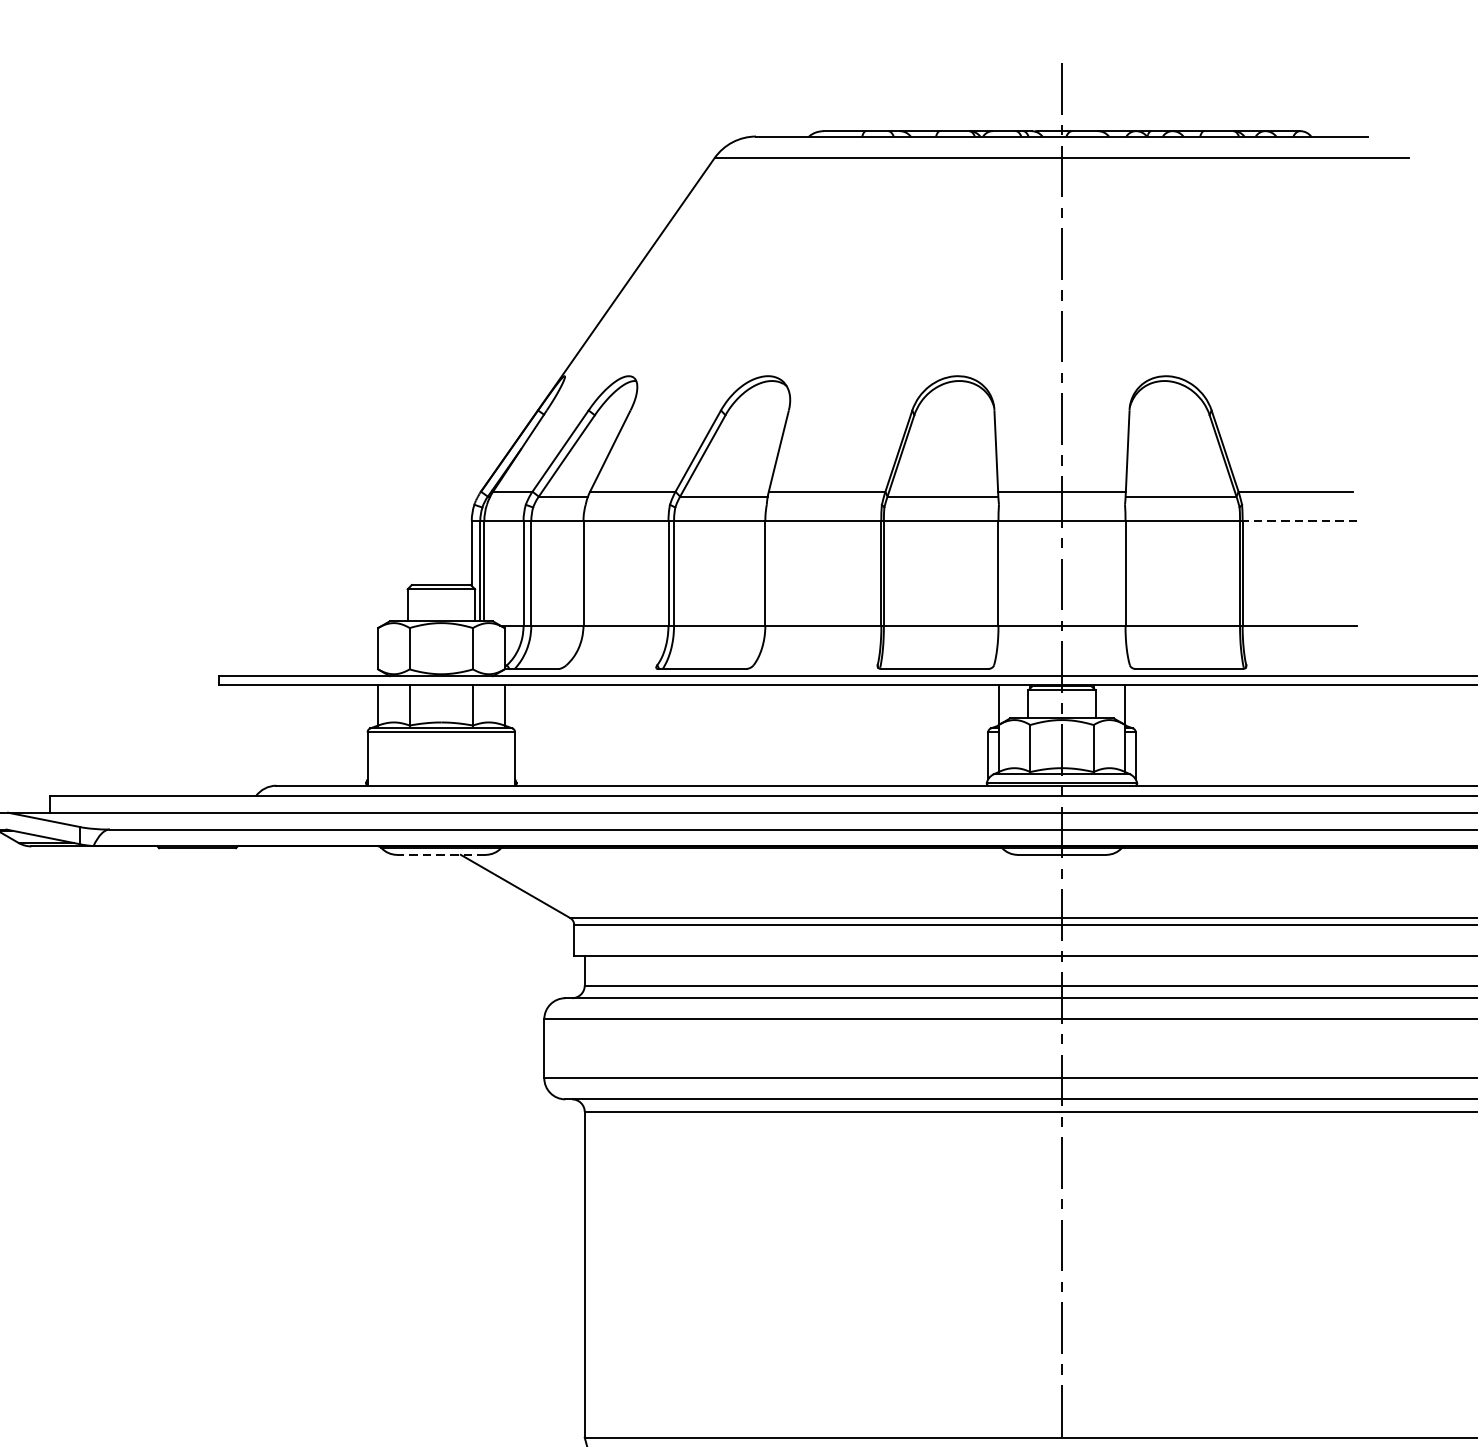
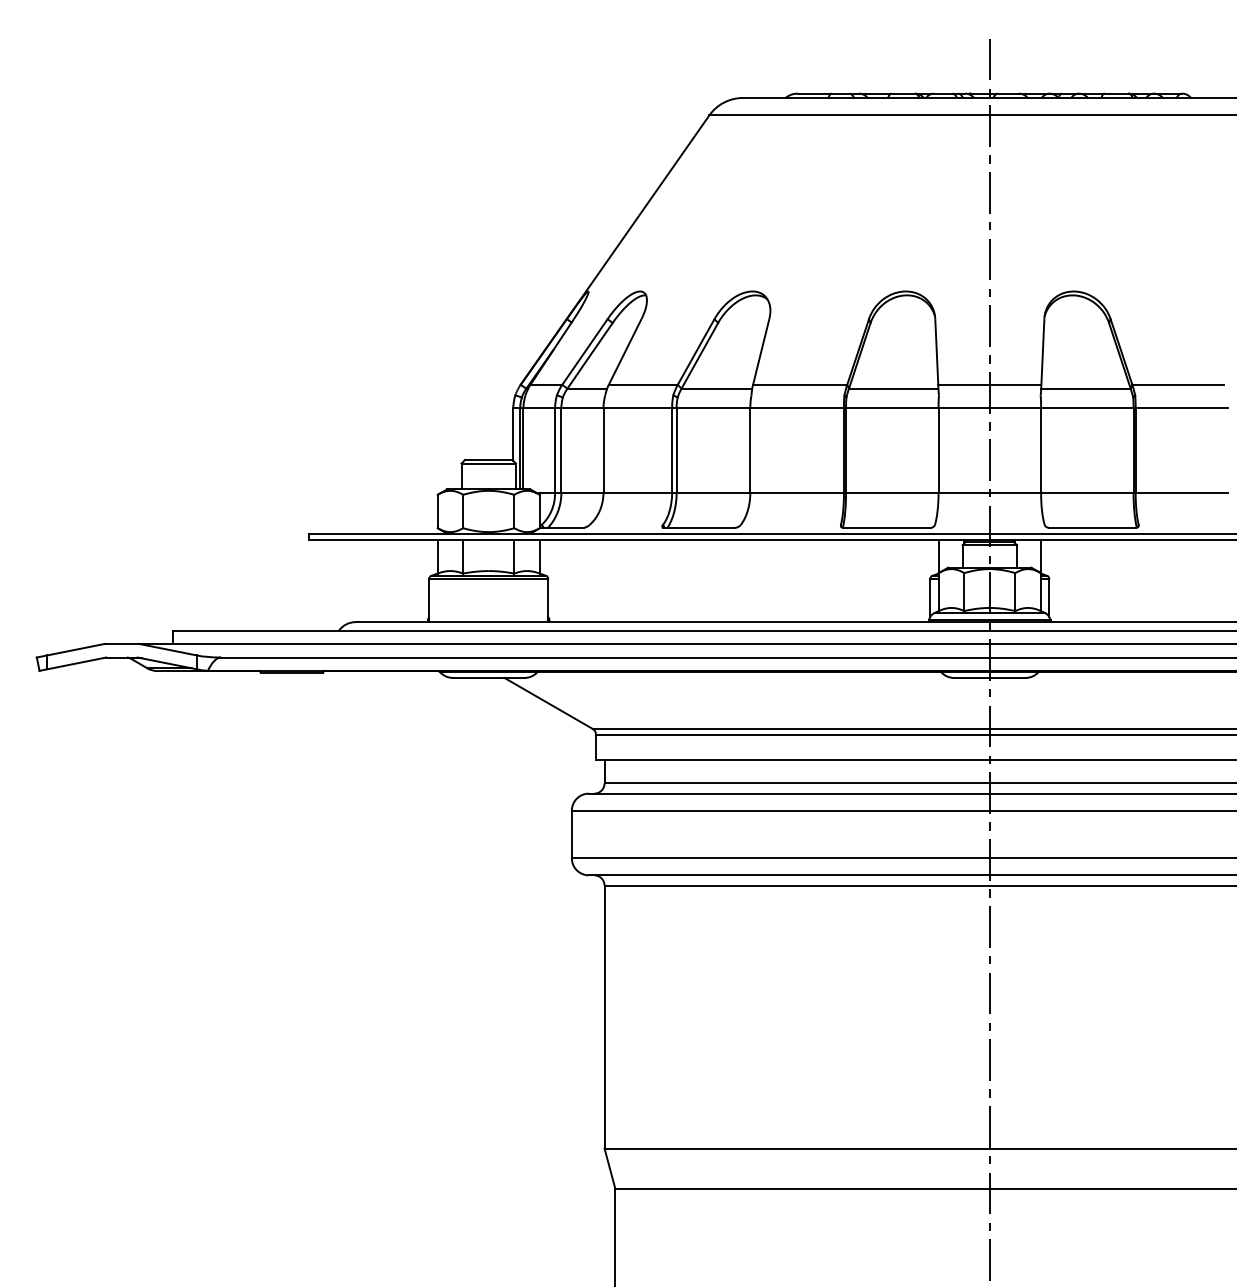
line: (1299, 521) -> (1181, 408), dashed -> solid
line: (441, 854) -> (488, 677), dashed -> solid

